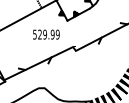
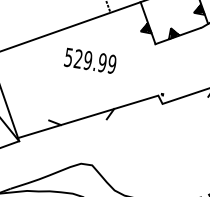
text: (46, 34) -> (90, 60), moved

